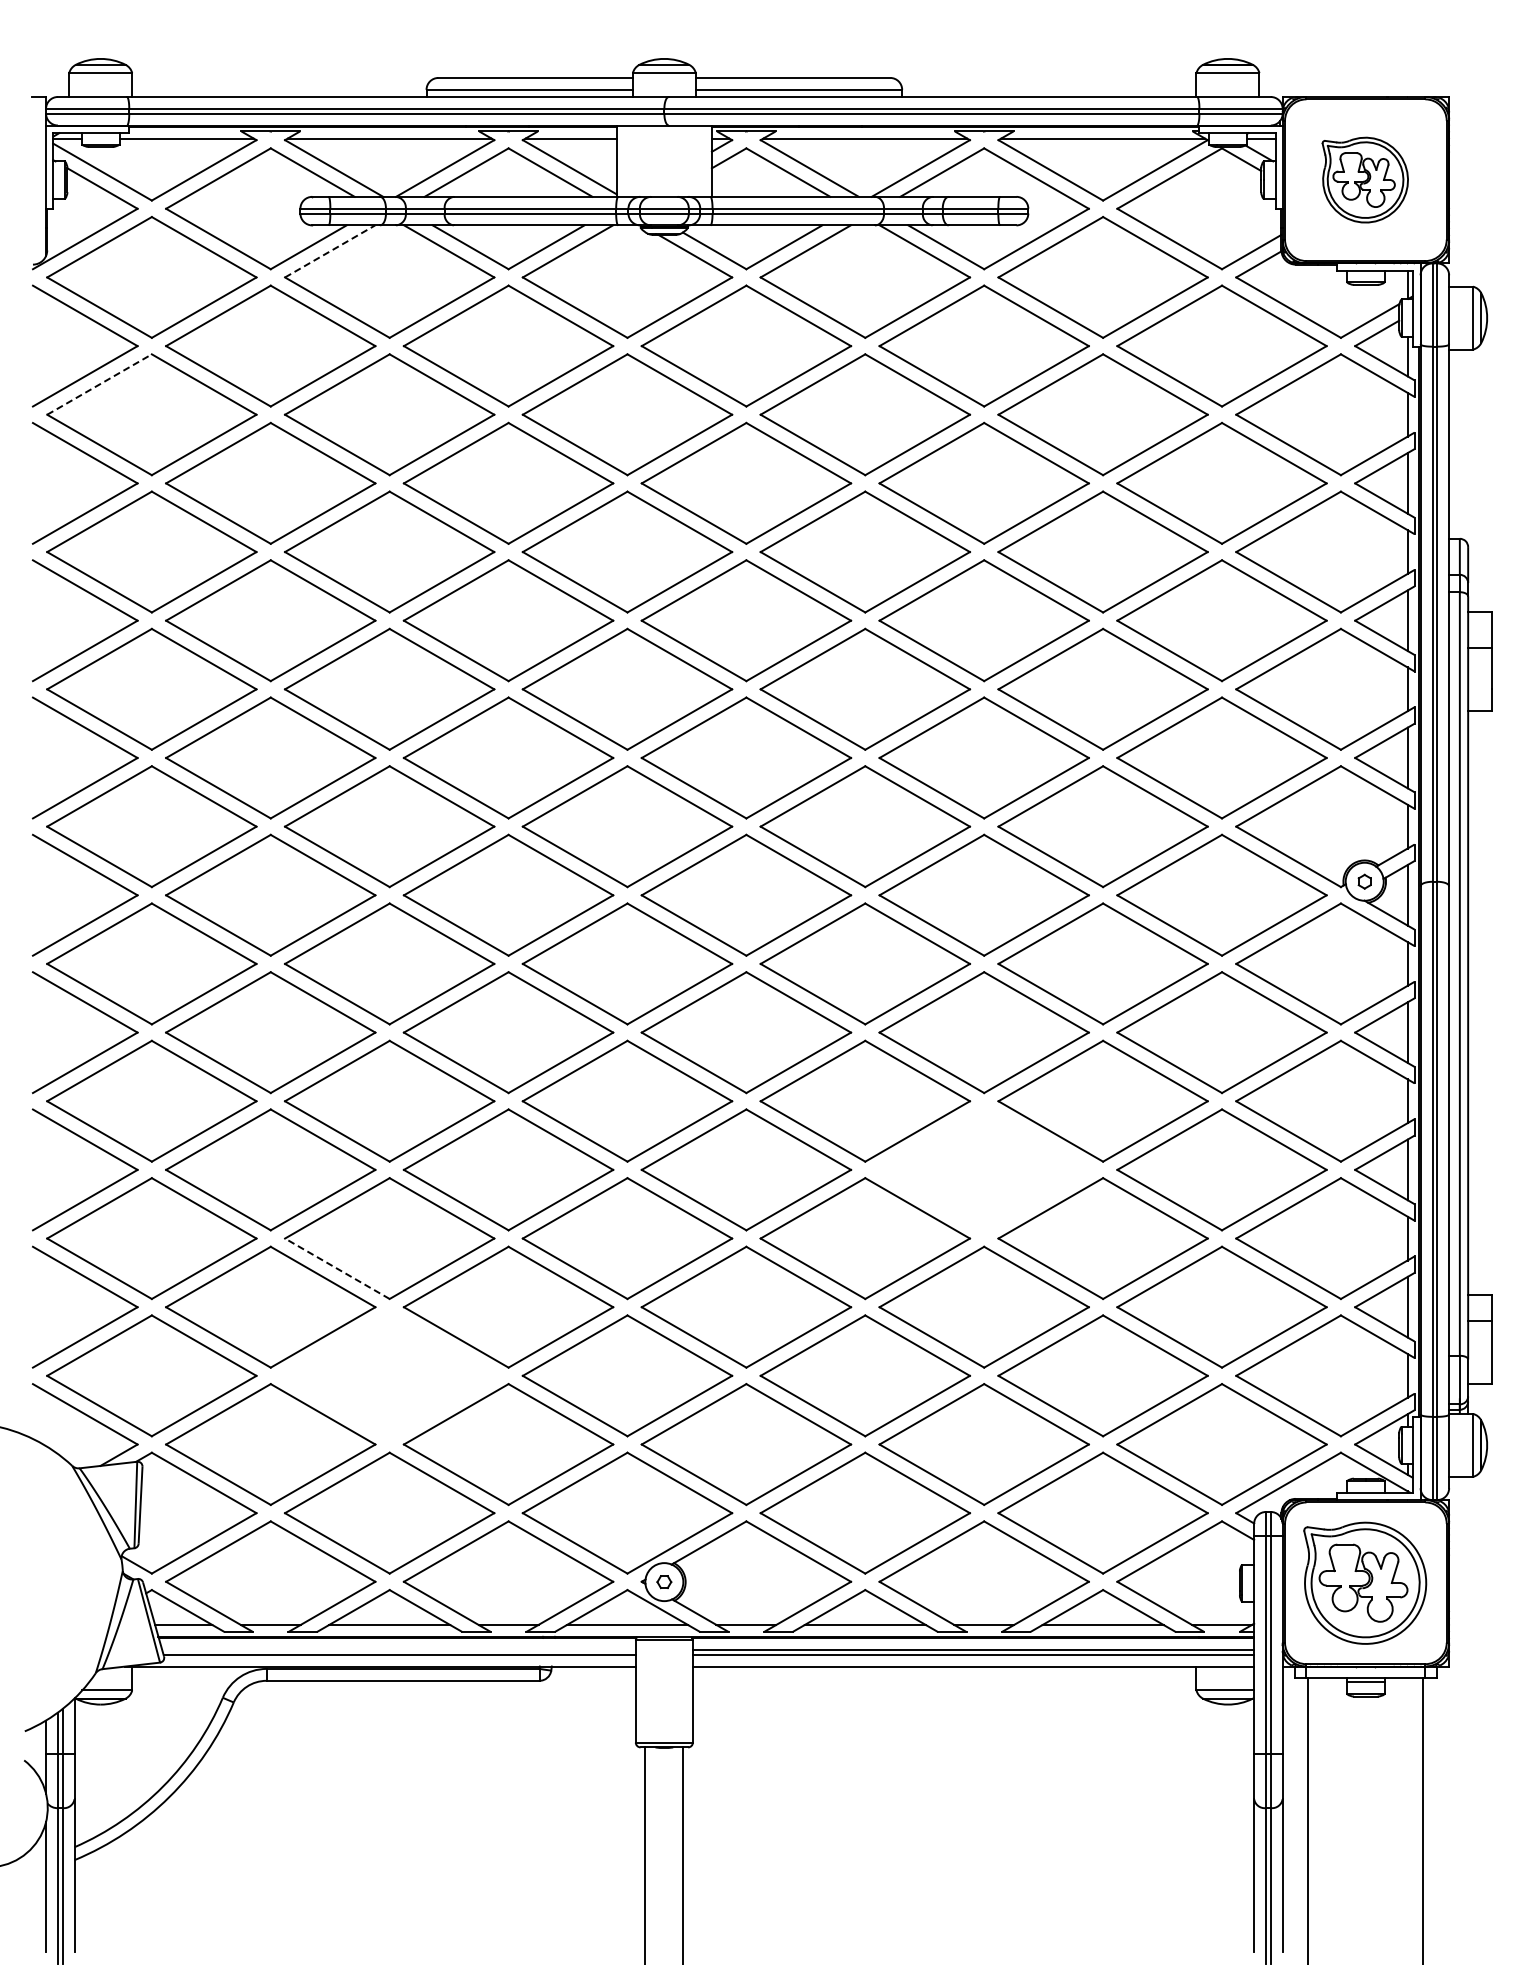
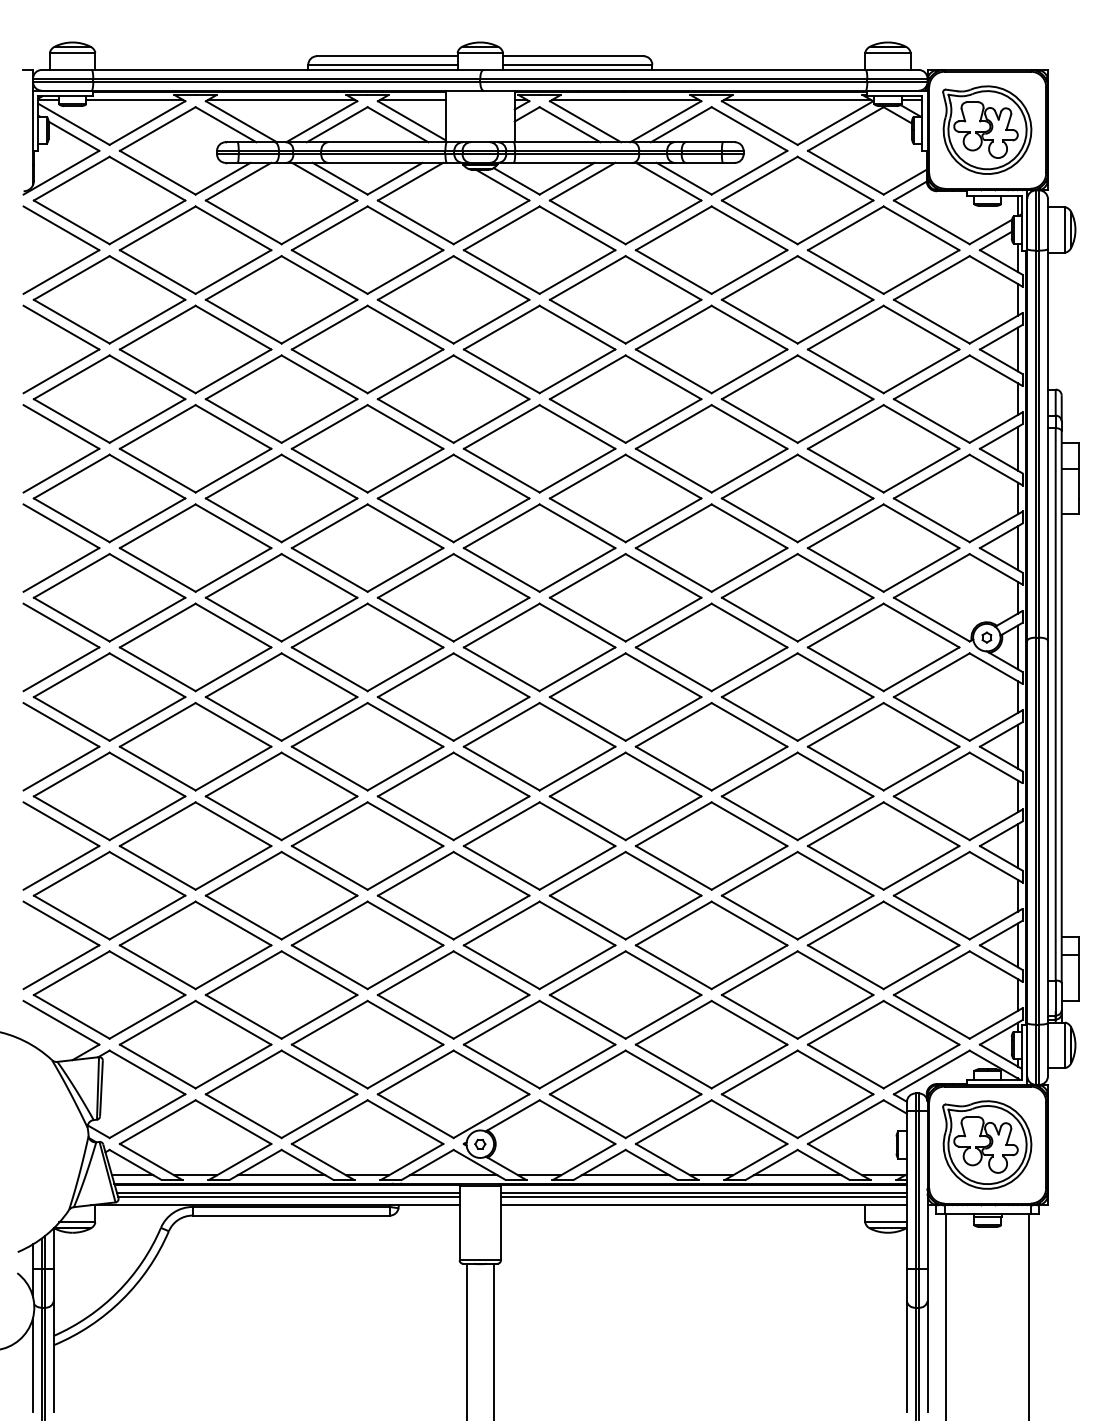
part: (1365, 179) -> (987, 129), size x1.43
line: (330, 251) -> (238, 181), dashed -> solid
line: (99, 384) -> (71, 277), dashed -> solid
part: (983, 1169) -> (711, 845), added
line: (336, 1268) -> (243, 917), dashed -> solid
part: (389, 1375) -> (281, 994), added
line: (398, 1649) -> (288, 1192), added

